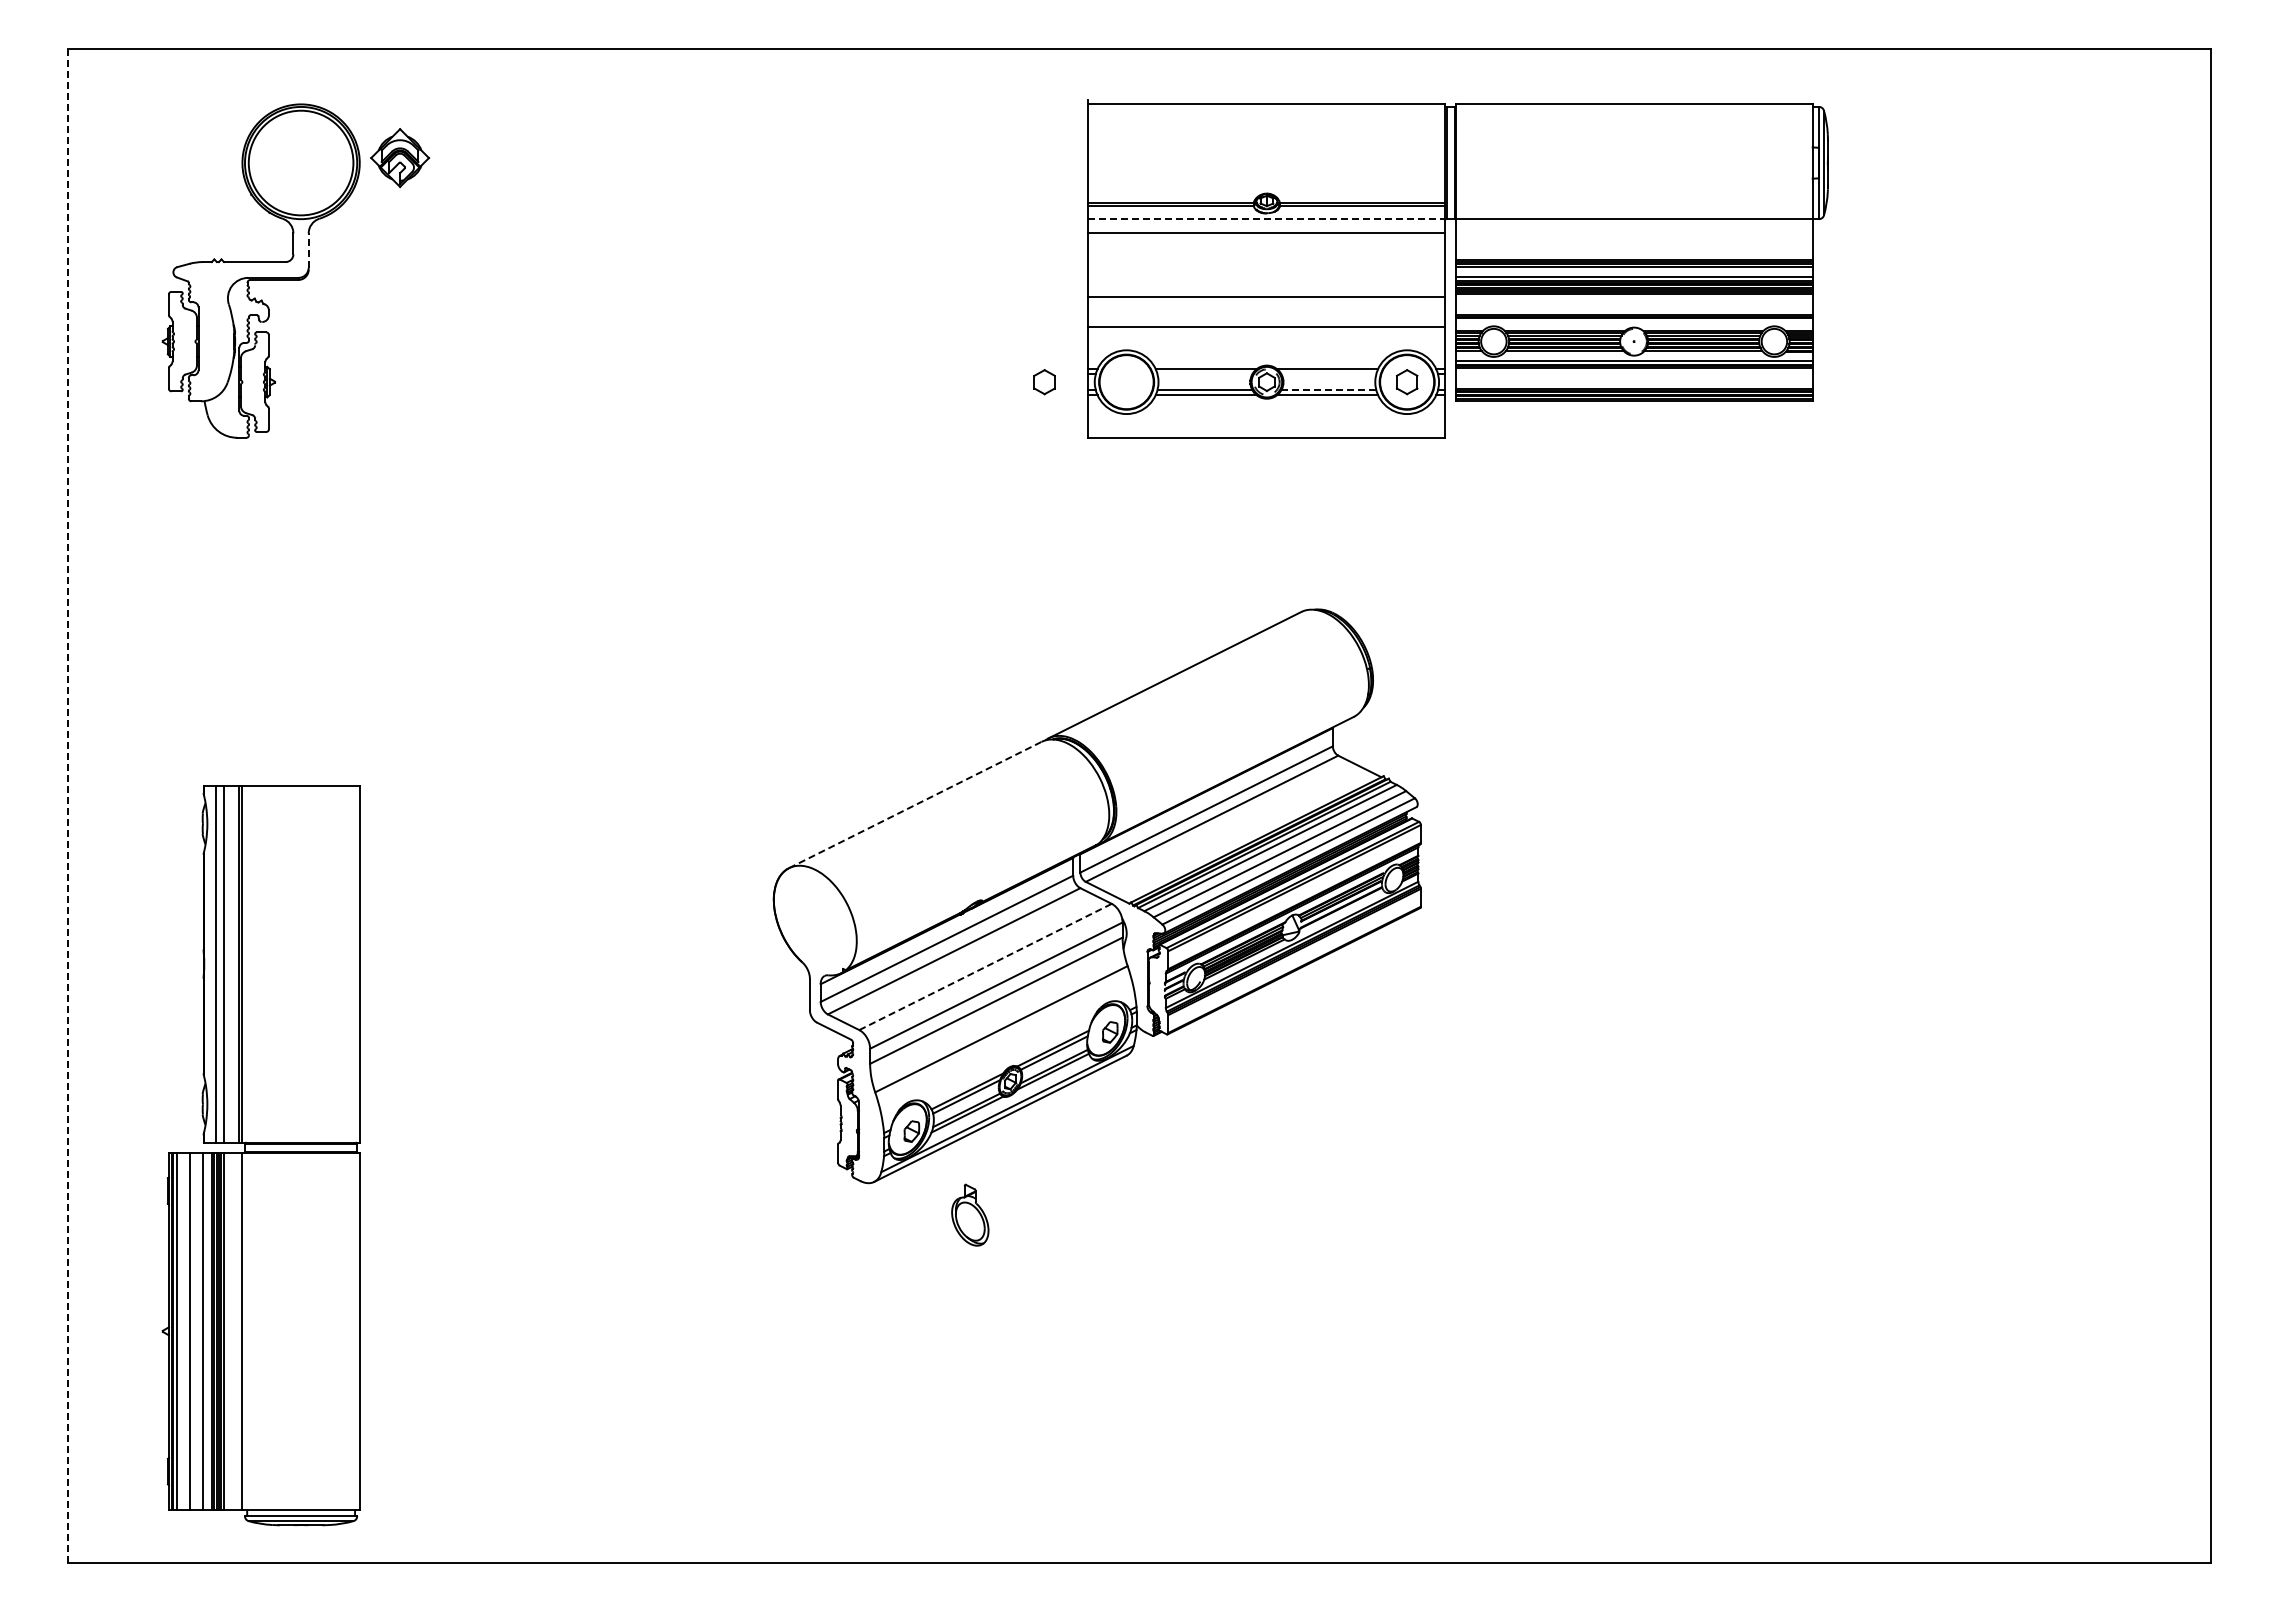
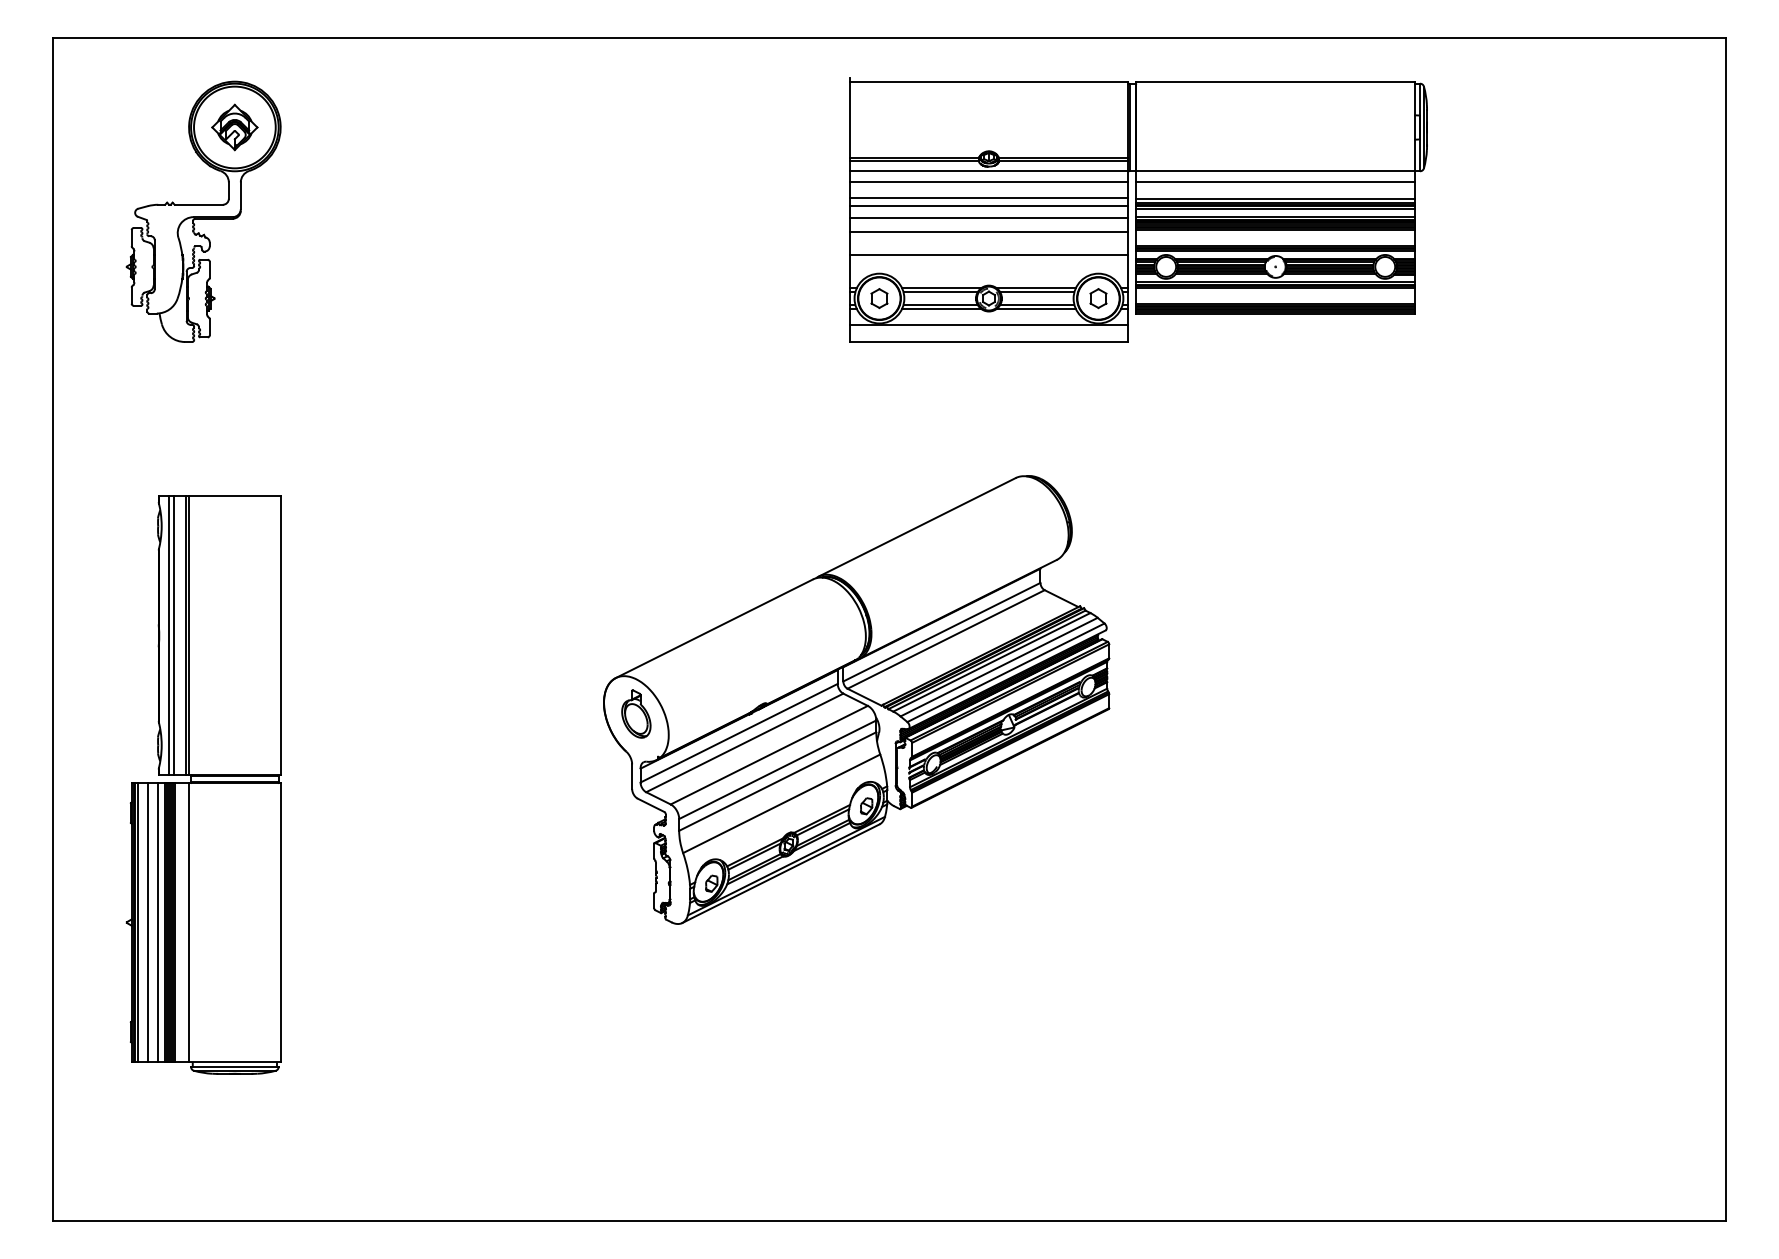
part: (400, 158) -> (235, 127), moved
line: (1266, 218) -> (988, 170), dashed -> solid
line: (1633, 233) -> (1275, 182), added
line: (308, 250) -> (240, 195), dashed -> solid
line: (1266, 253) -> (988, 198), added
line: (1633, 254) -> (1275, 198), added
line: (1266, 264) -> (988, 206), added
line: (1266, 279) -> (988, 218), added
line: (1633, 321) -> (1275, 251), added
line: (1204, 374) -> (940, 292), added
line: (1328, 374) -> (1037, 292), added
part: (1044, 382) -> (879, 298), moved
line: (1328, 389) -> (1037, 304), dashed -> solid
line: (1266, 415) -> (988, 324), added
line: (915, 804) -> (714, 628), dashed -> solid
line: (68, 805) -> (53, 629), dashed -> solid
line: (986, 966) -> (770, 754), dashed -> solid
part: (260, 1155) -> (203, 785), moved
part: (970, 1214) -> (636, 713), moved

